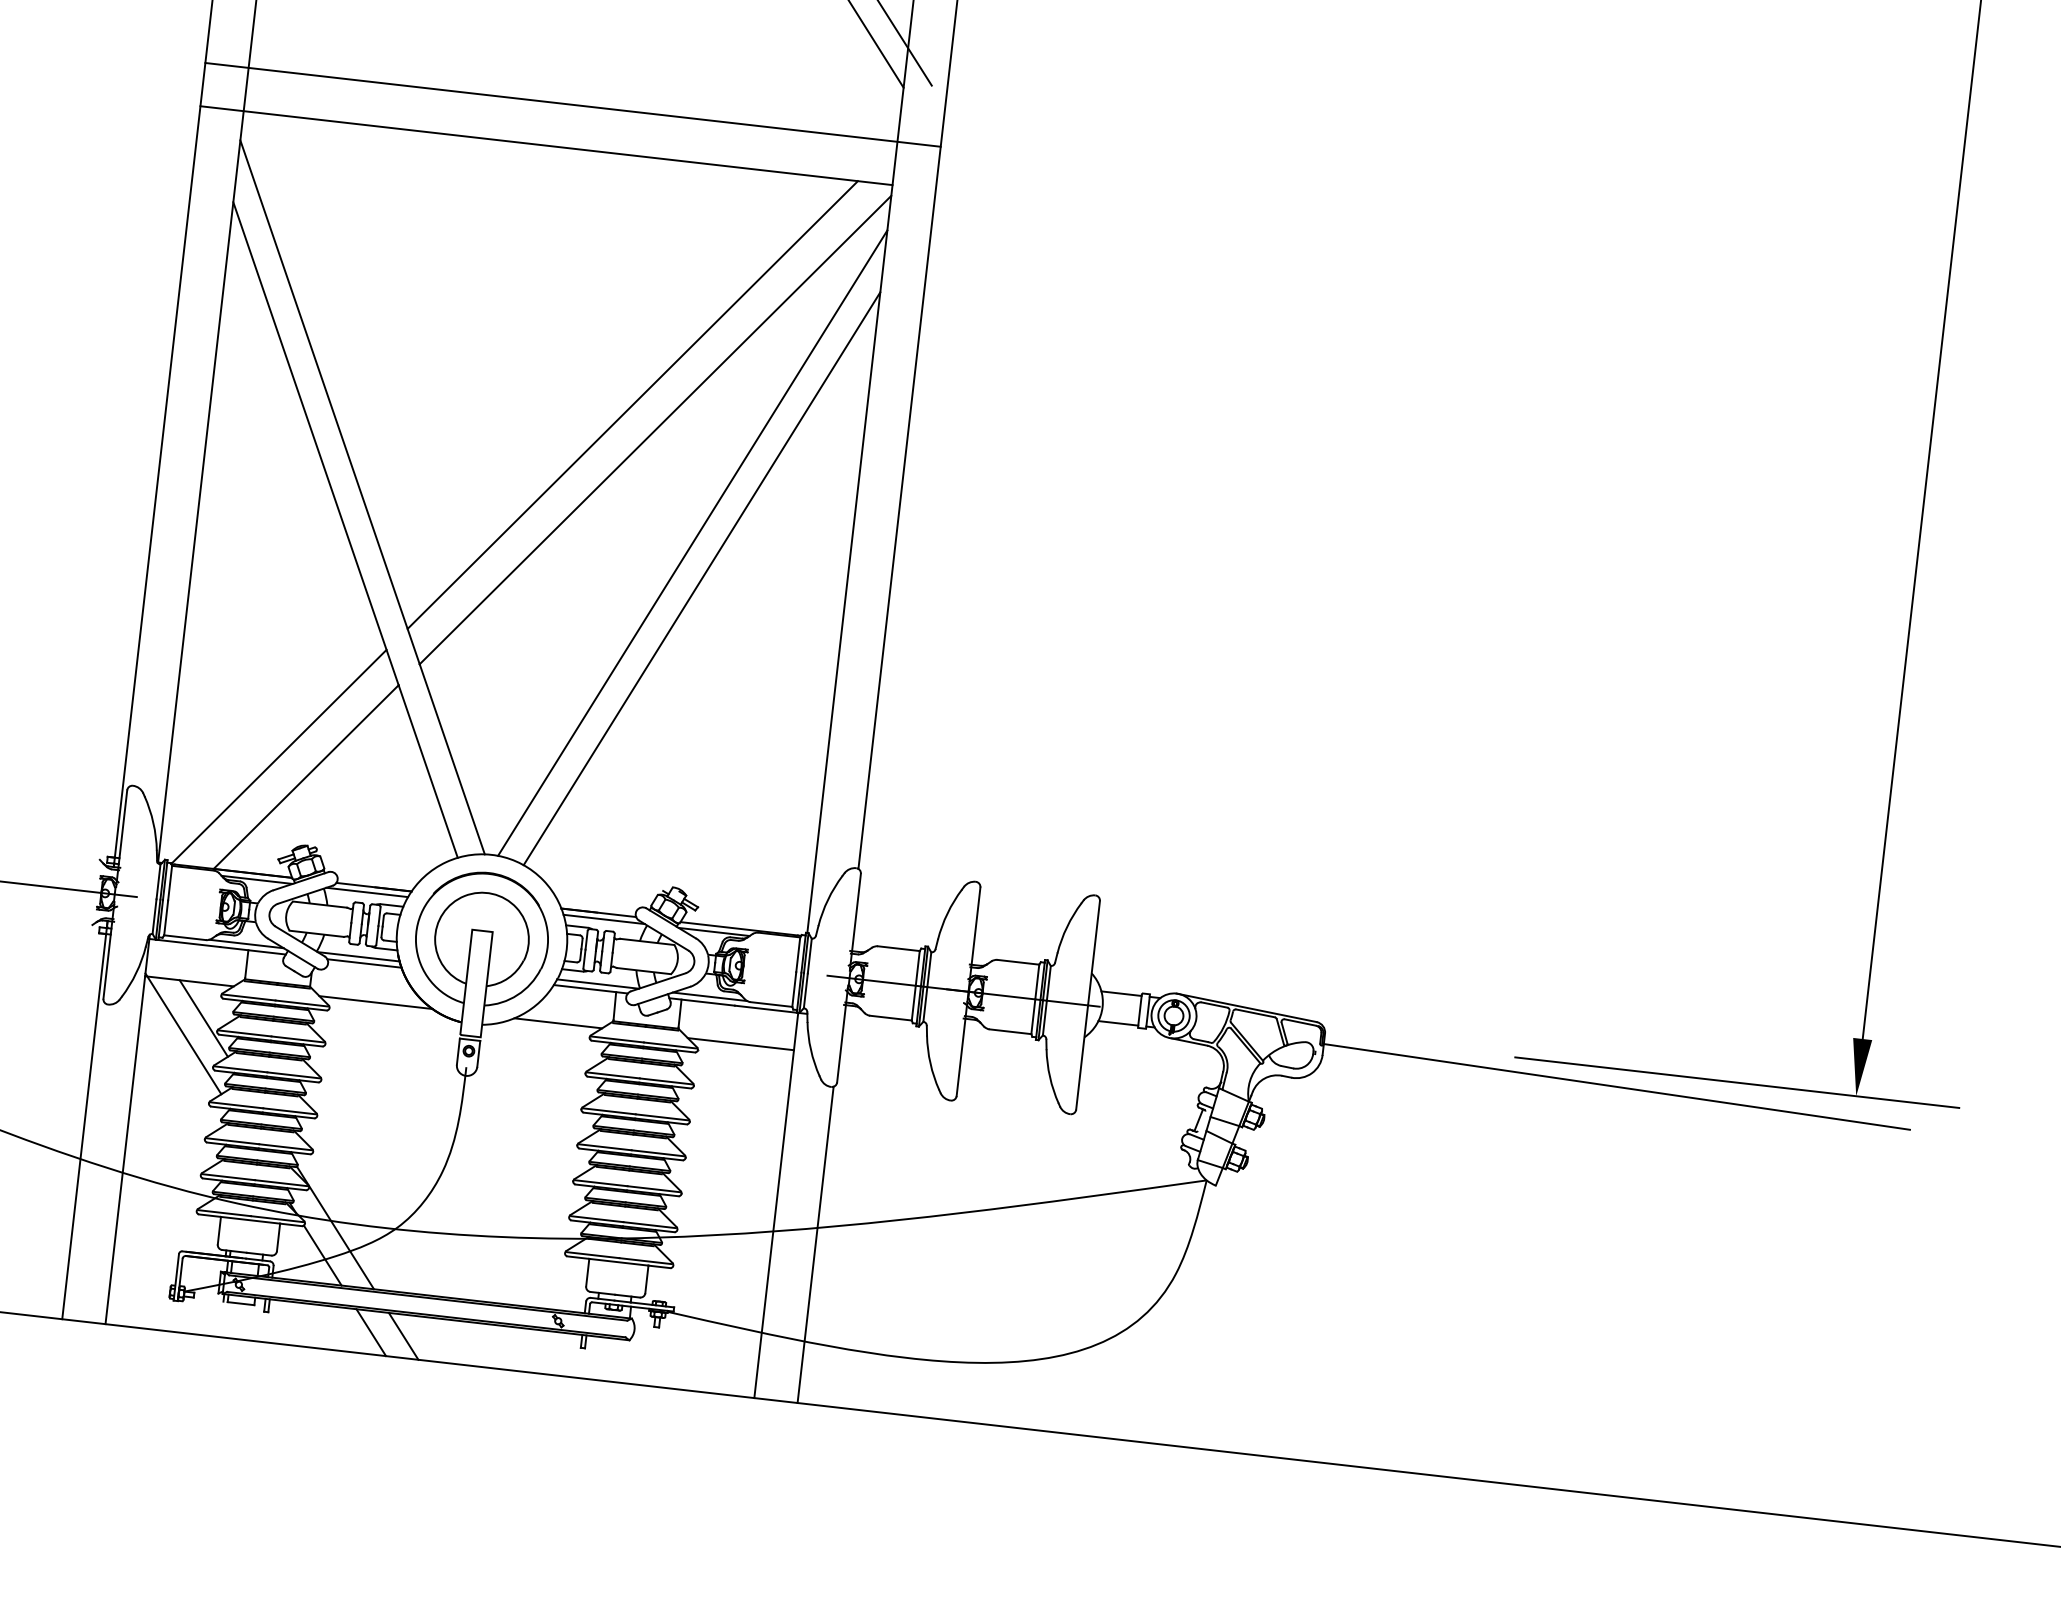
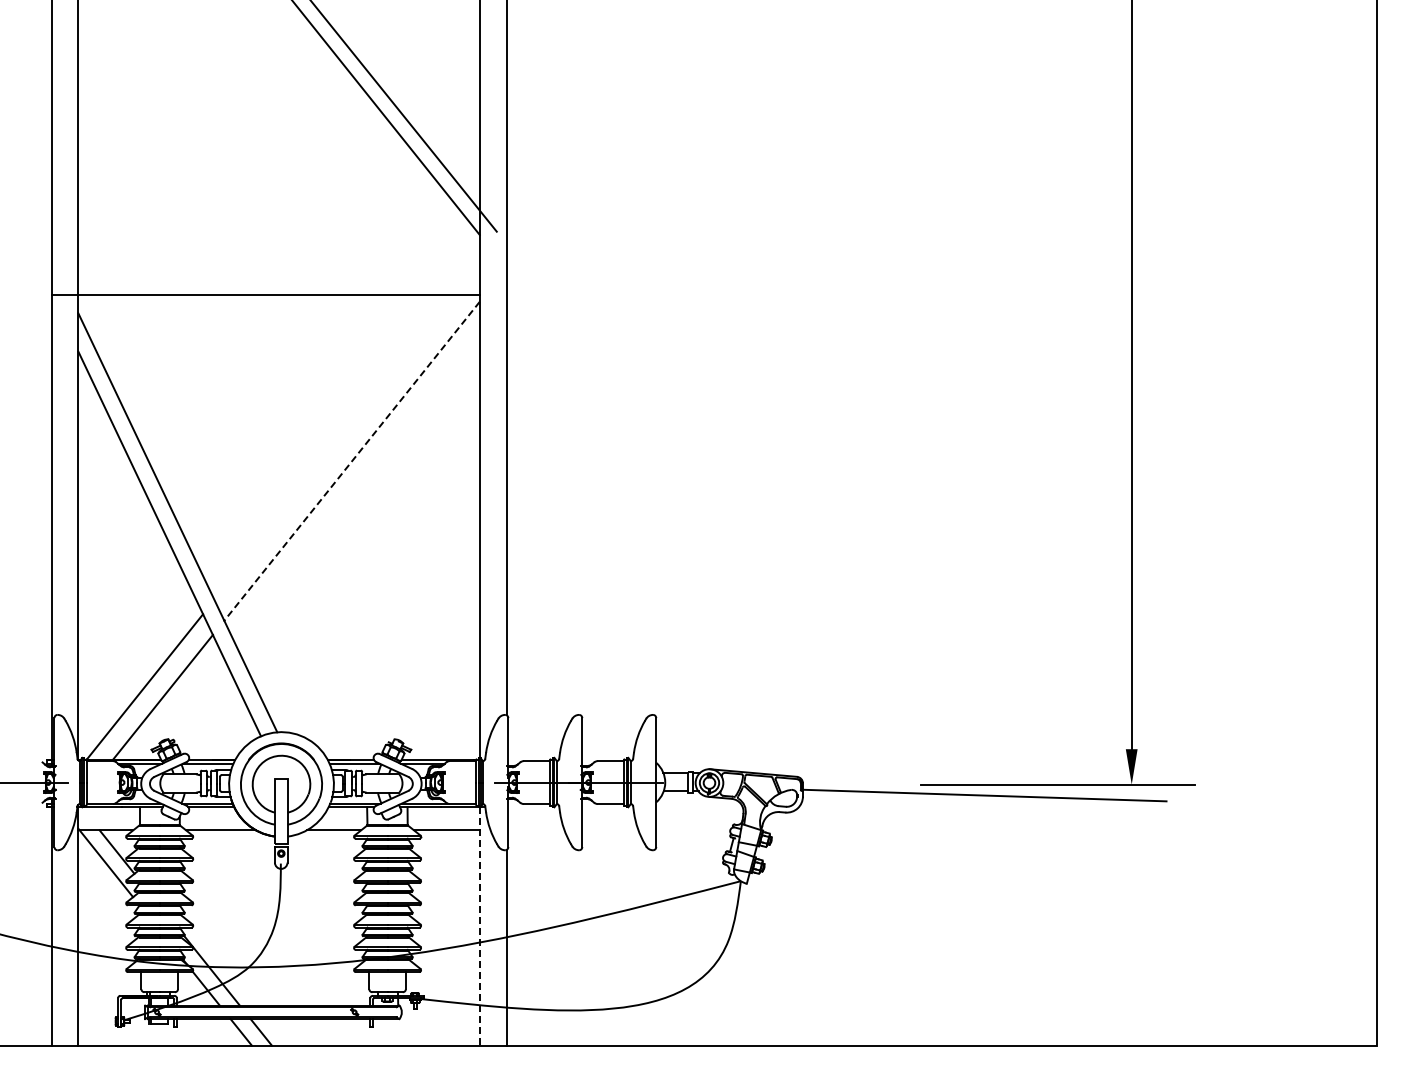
line: (572, 104) -> (278, 268), removed
line: (632, 404) -> (336, 447), removed
line: (654, 430) -> (351, 461), solid -> dashed
line: (692, 542) -> (382, 527), removed
line: (701, 578) -> (390, 548), removed
line: (775, 1205) -> (479, 926), solid -> dashed

